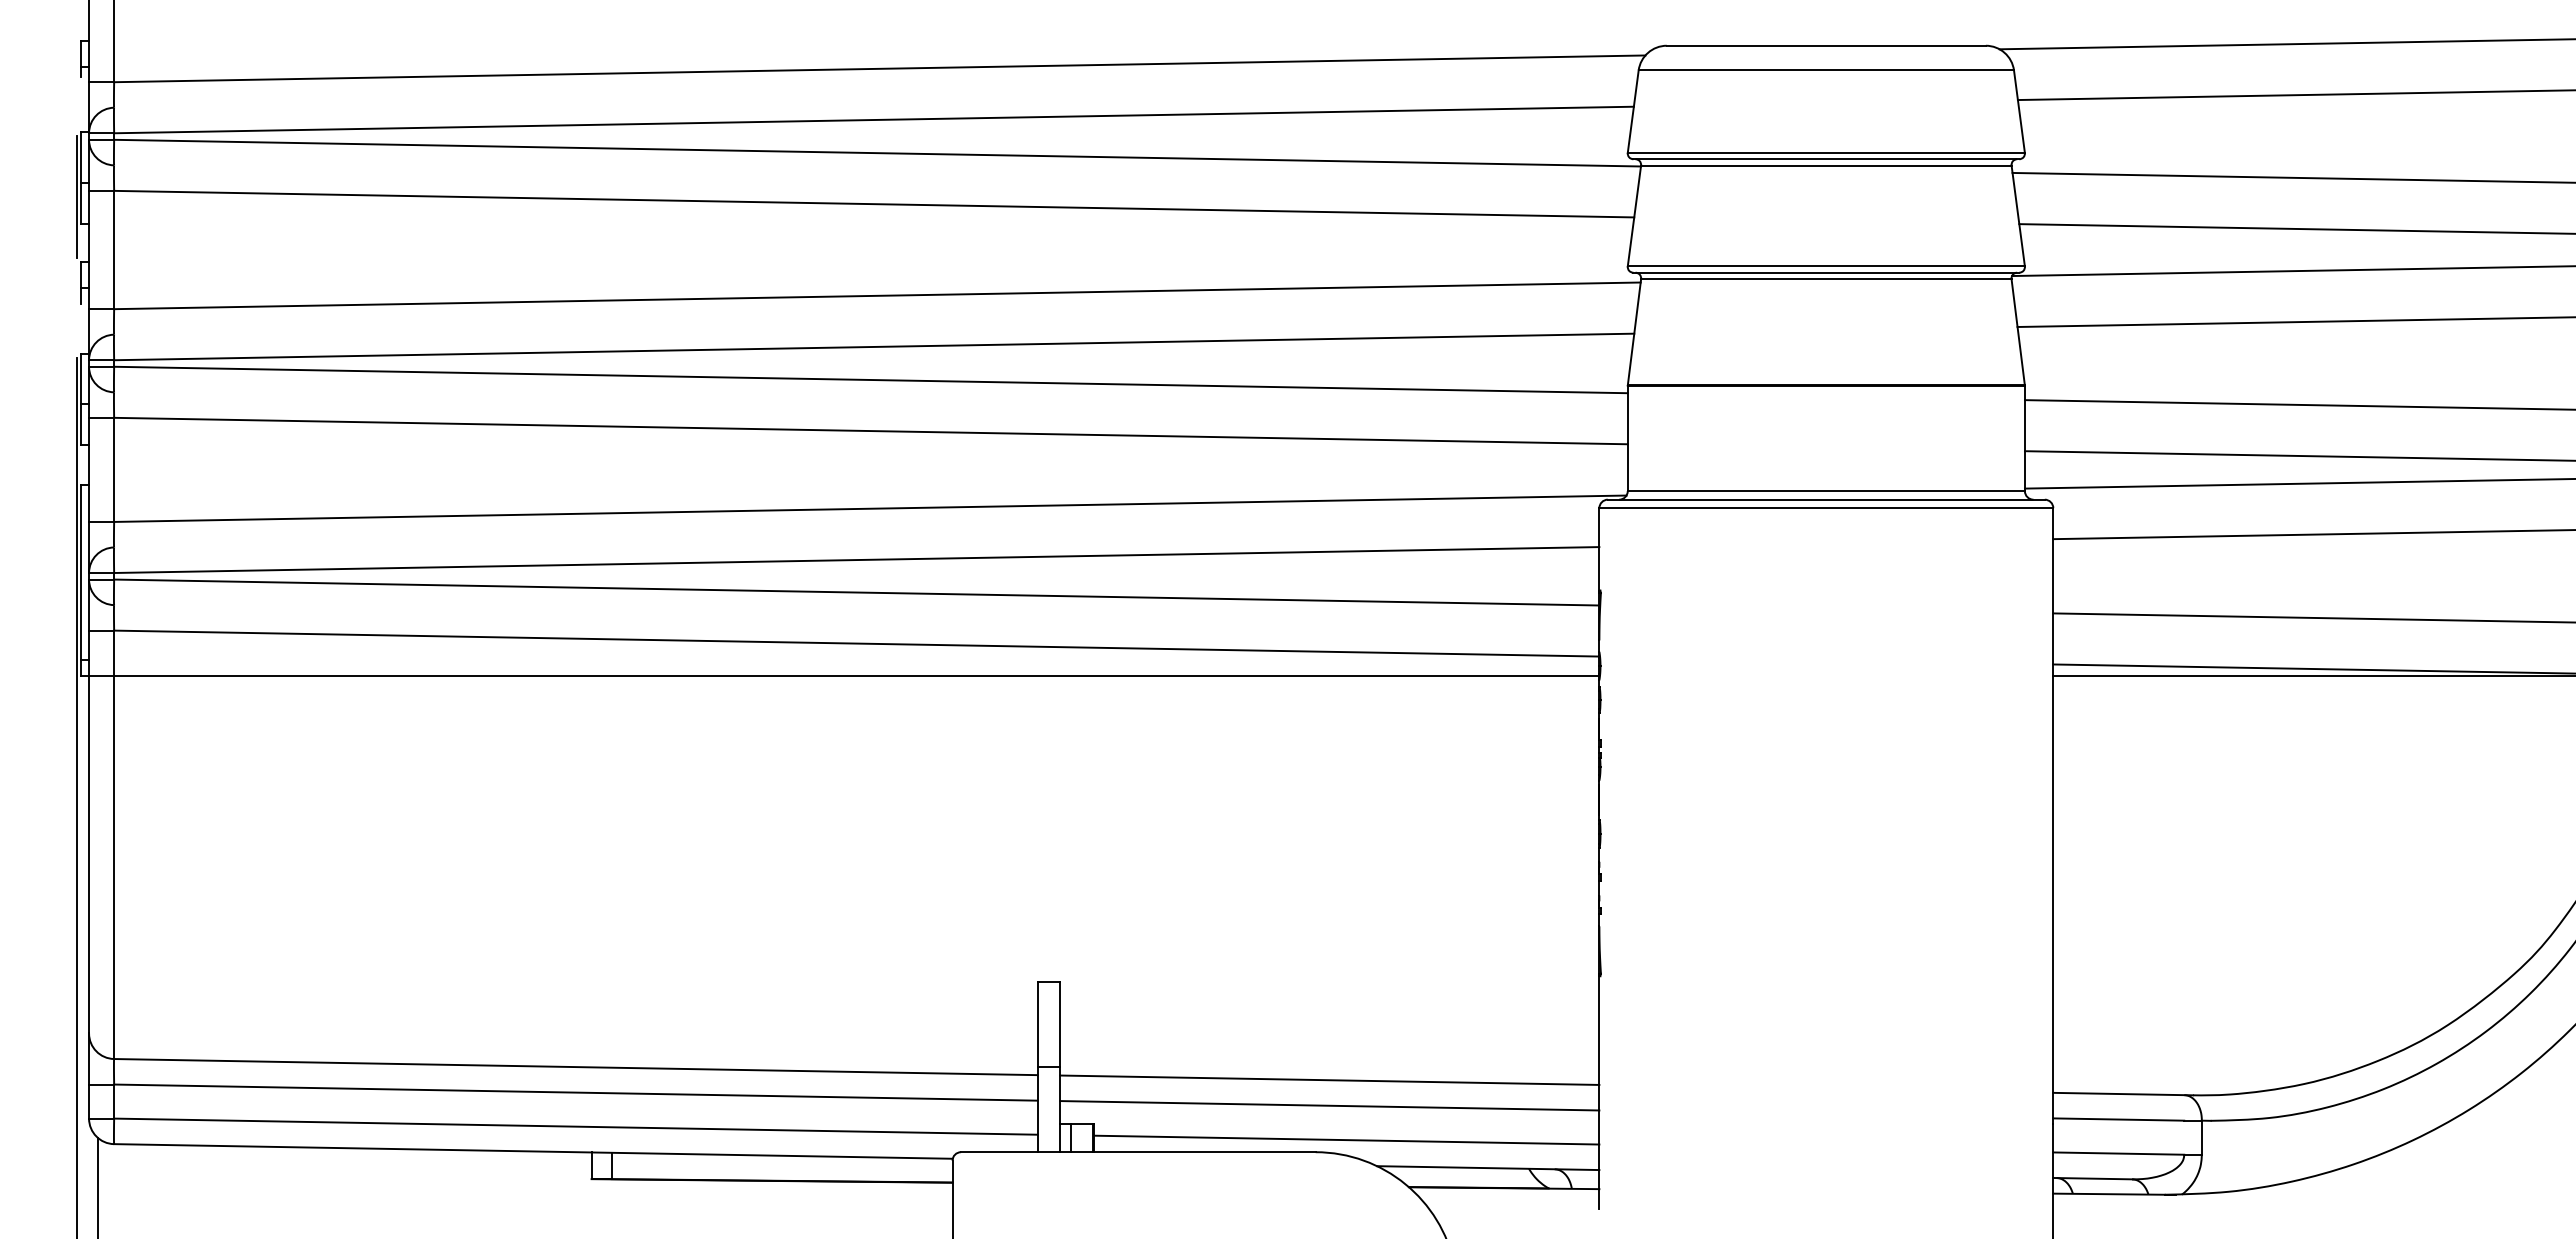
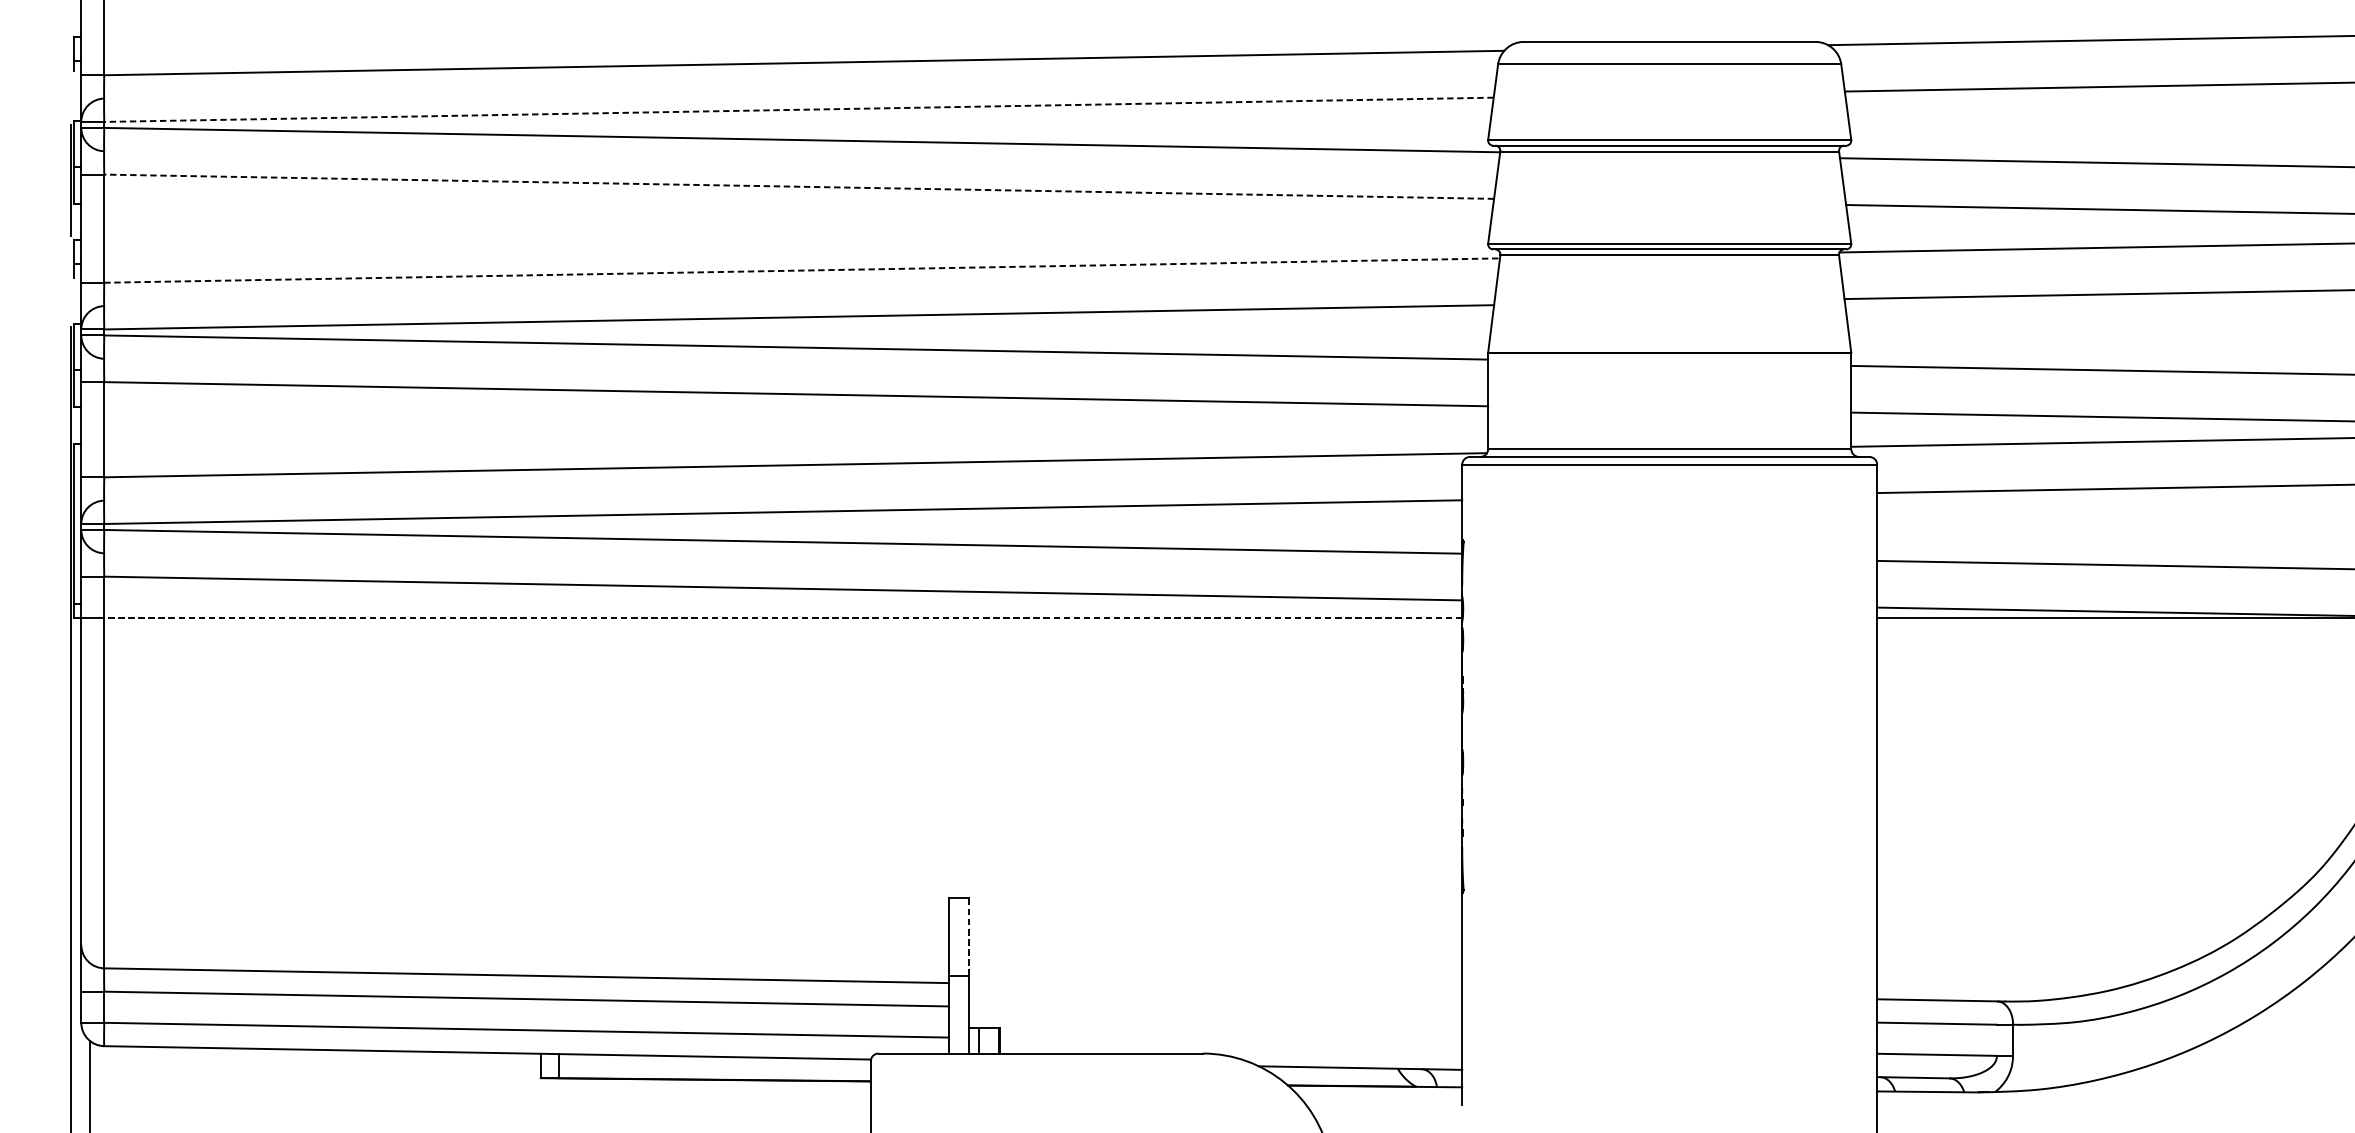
line: (874, 120) -> (799, 110), solid -> dashed
line: (873, 204) -> (798, 187), solid -> dashed
line: (877, 295) -> (802, 270), solid -> dashed
line: (856, 675) -> (782, 617), solid -> dashed
line: (1060, 1024) -> (969, 936), solid -> dashed
line: (1329, 1079) -> (1215, 987), removed
line: (1329, 1105) -> (1215, 1010), removed
line: (1346, 1139) -> (1230, 1041), removed

